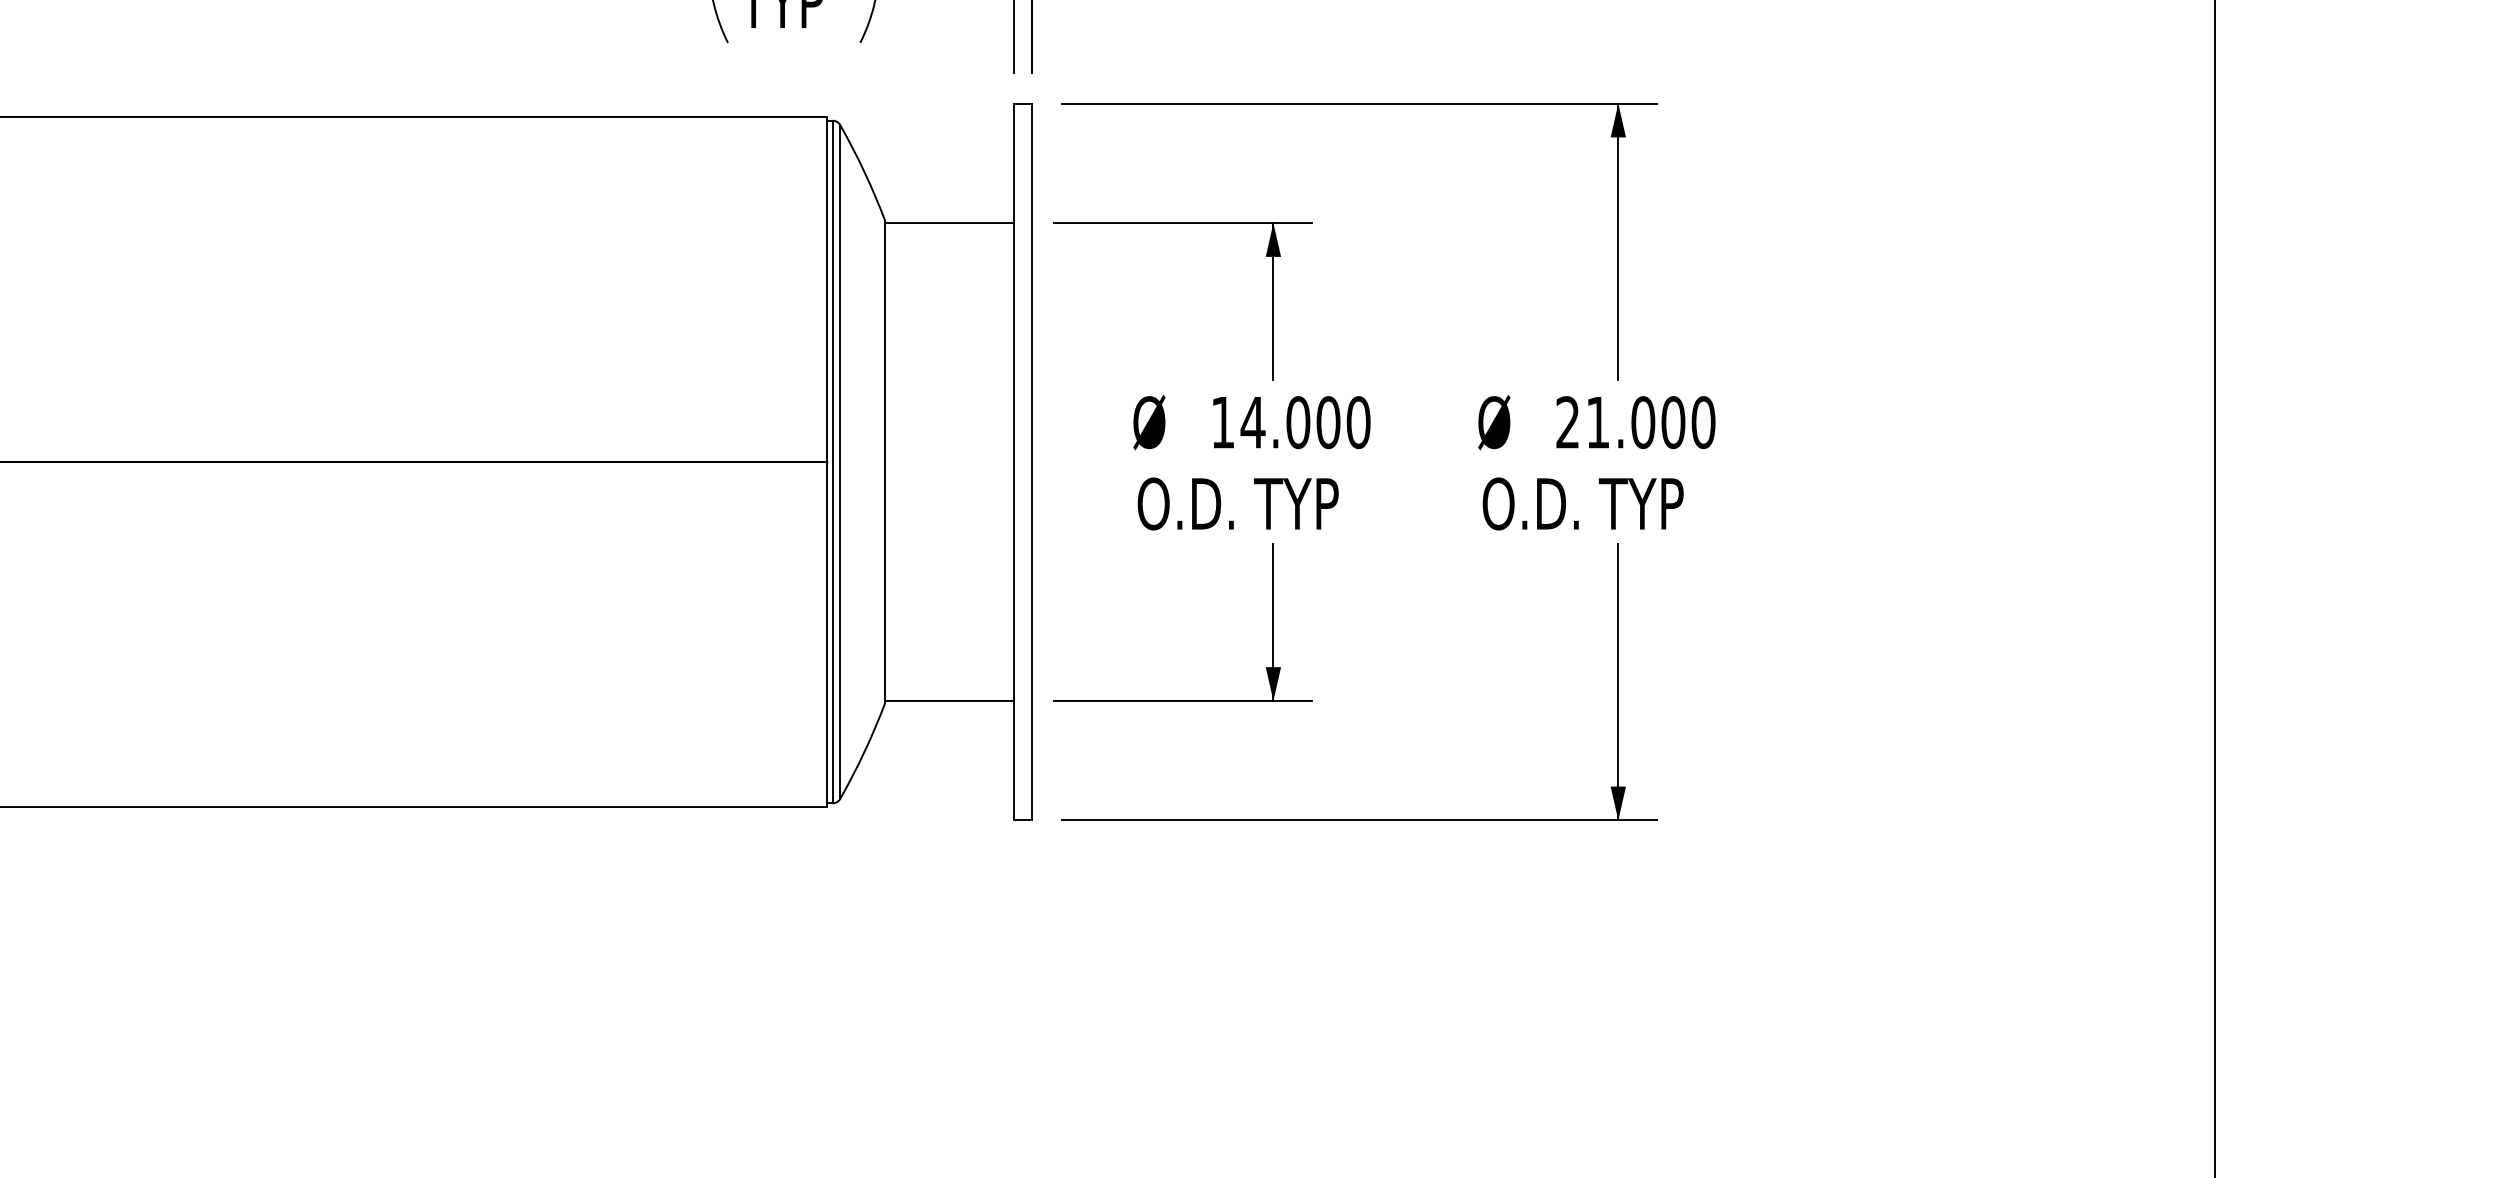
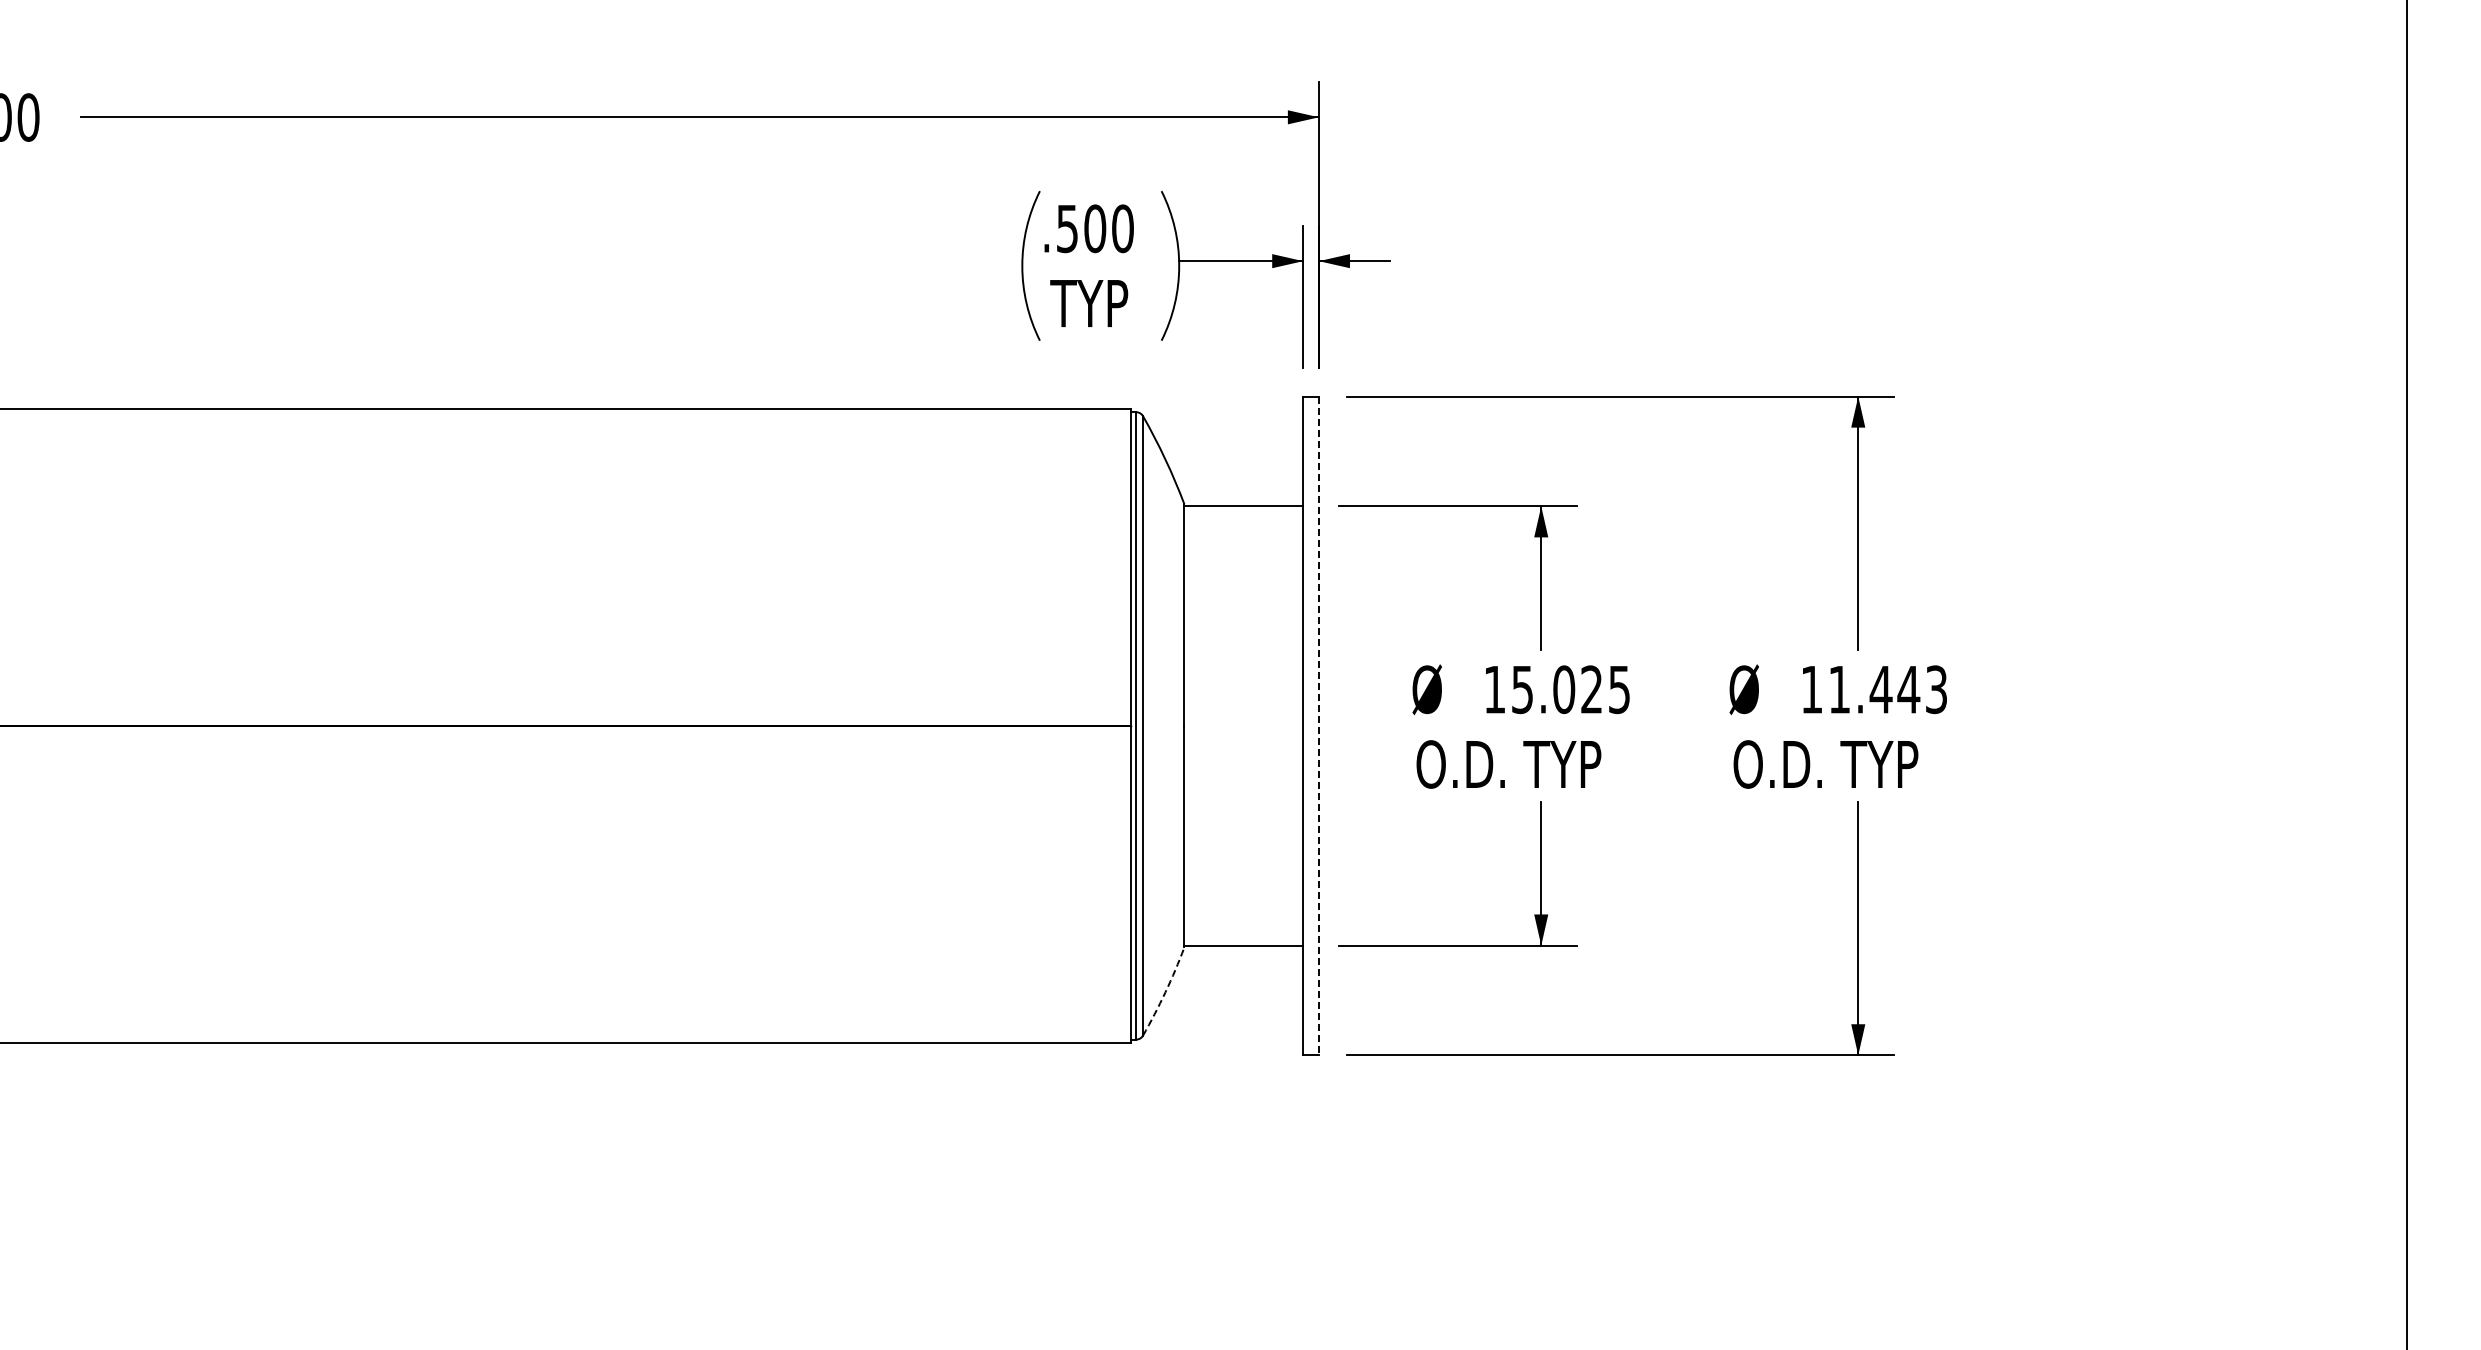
text: (1305, 422) -> (1570, 689), 14.000 -> 15.025
text: (1635, 422) -> (1874, 689), 21.000 -> 11.443
line: (1031, 462) -> (1318, 726), solid -> dashed
arc: (864, 752) -> (1165, 992), solid -> dashed

